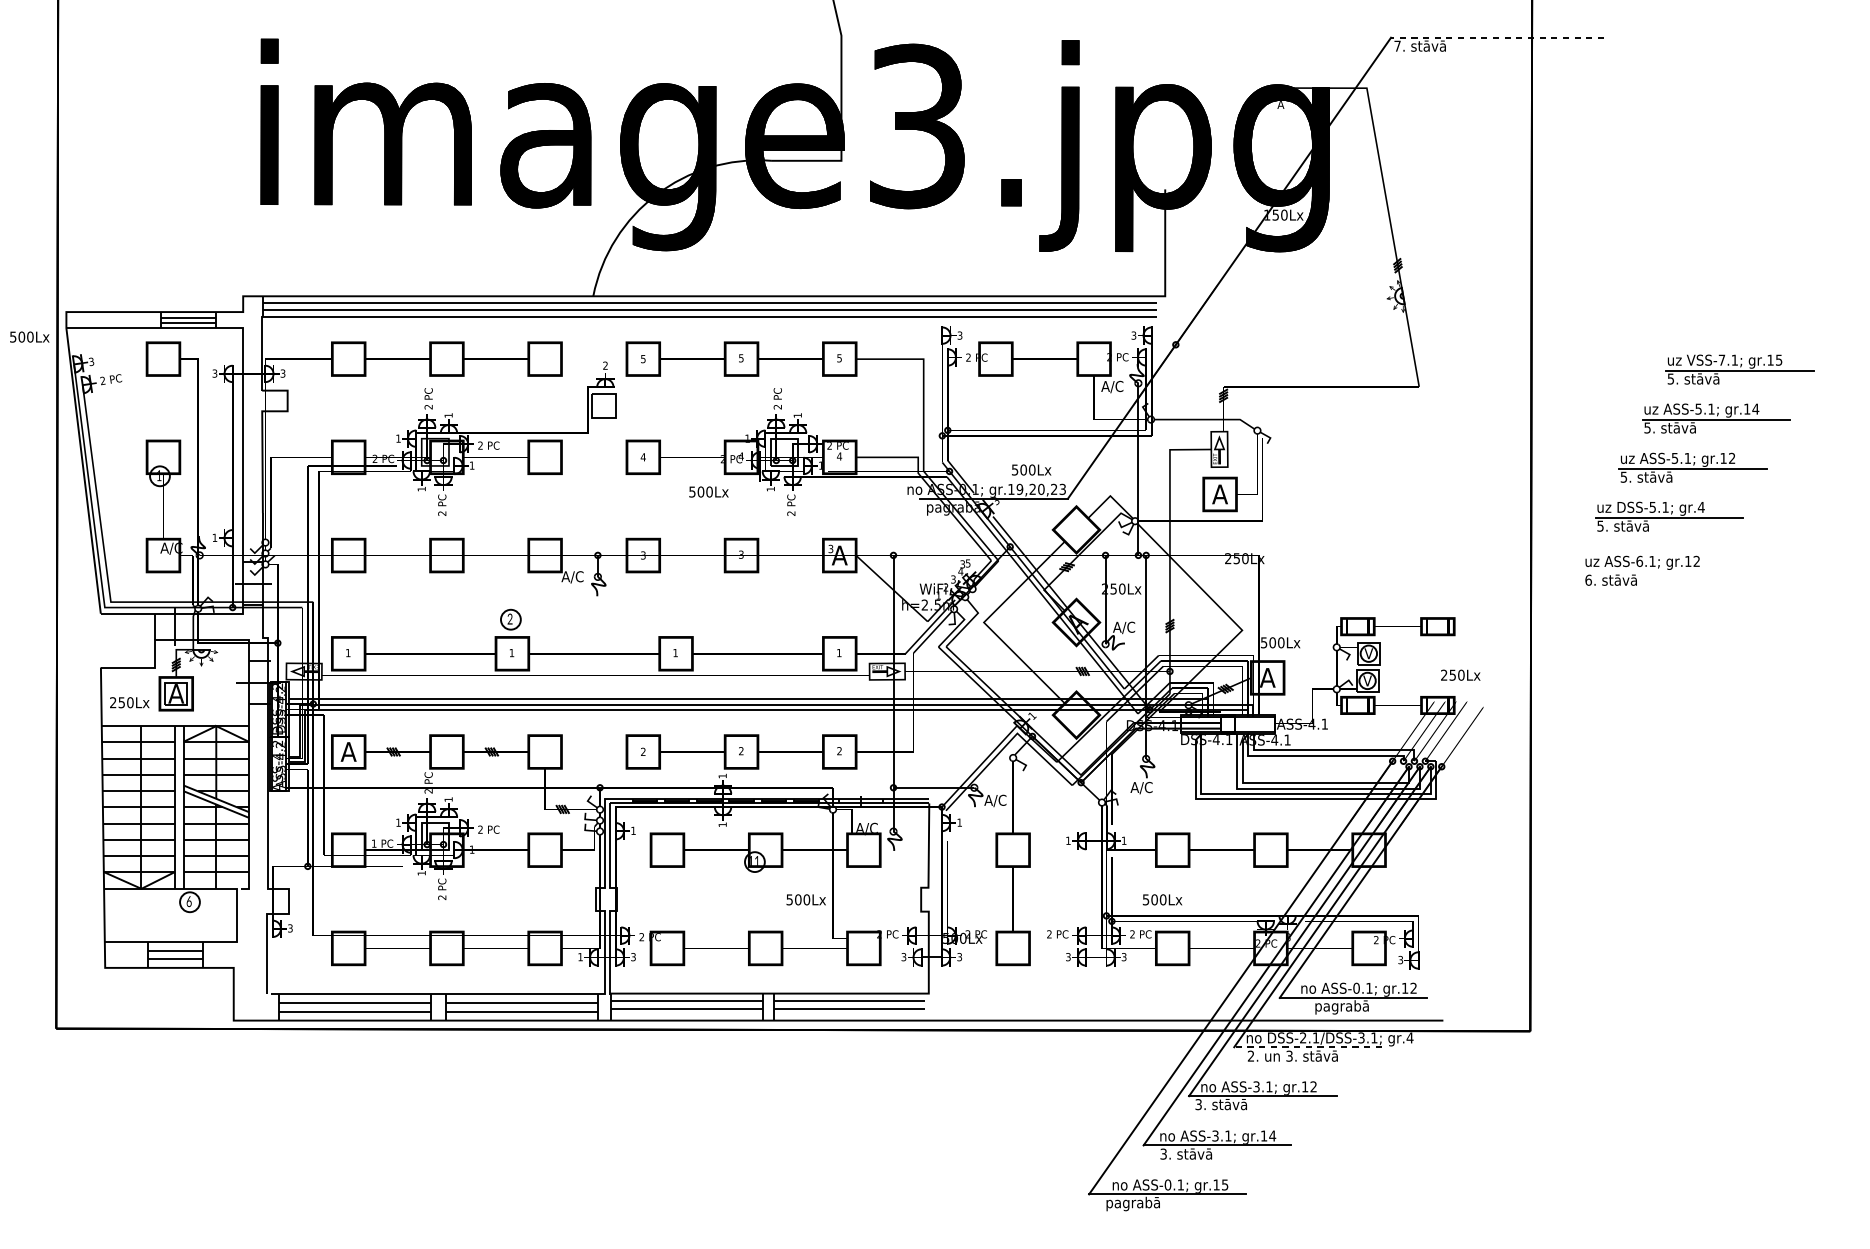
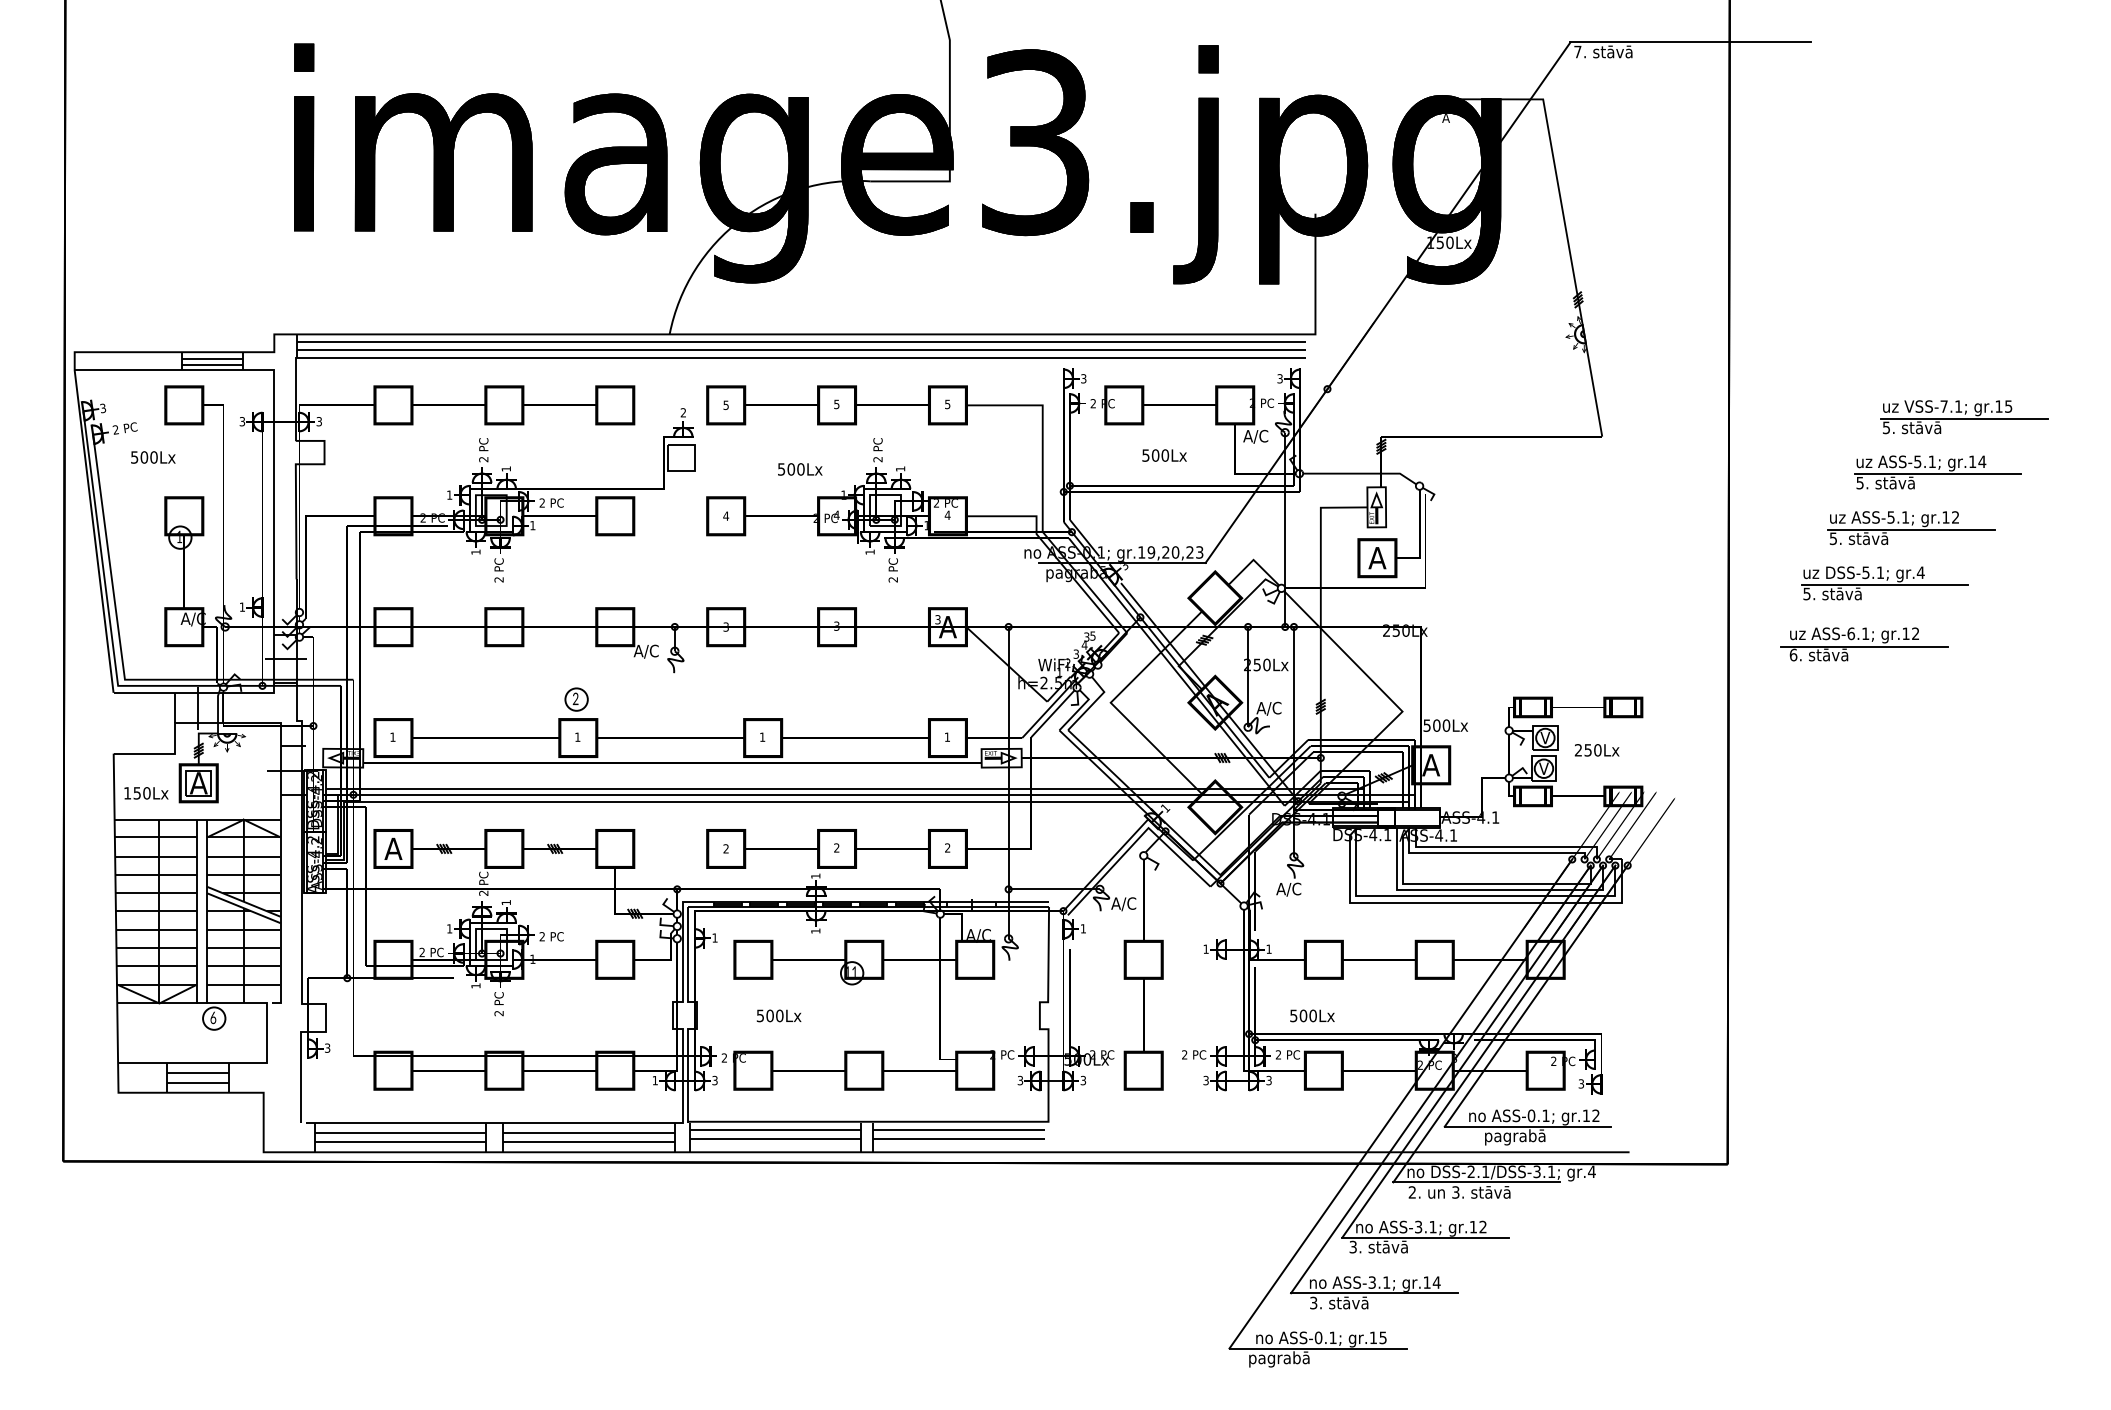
line: (1497, 37) -> (1690, 42), dashed -> solid
text: (29, 337) -> (153, 457), moved
text: (1031, 469) -> (1164, 455), moved
text: (709, 492) -> (800, 469), moved
line: (1650, 572) -> (1863, 646), added
text: (1460, 675) -> (1596, 750), moved
text: (113, 702) -> (127, 793), 250Lx -> 150Lx
text: (373, 842) -> (421, 951), 1 -> 2
text: (805, 899) -> (778, 1015), moved
line: (1307, 1047) -> (1476, 1182), dashed -> solid

